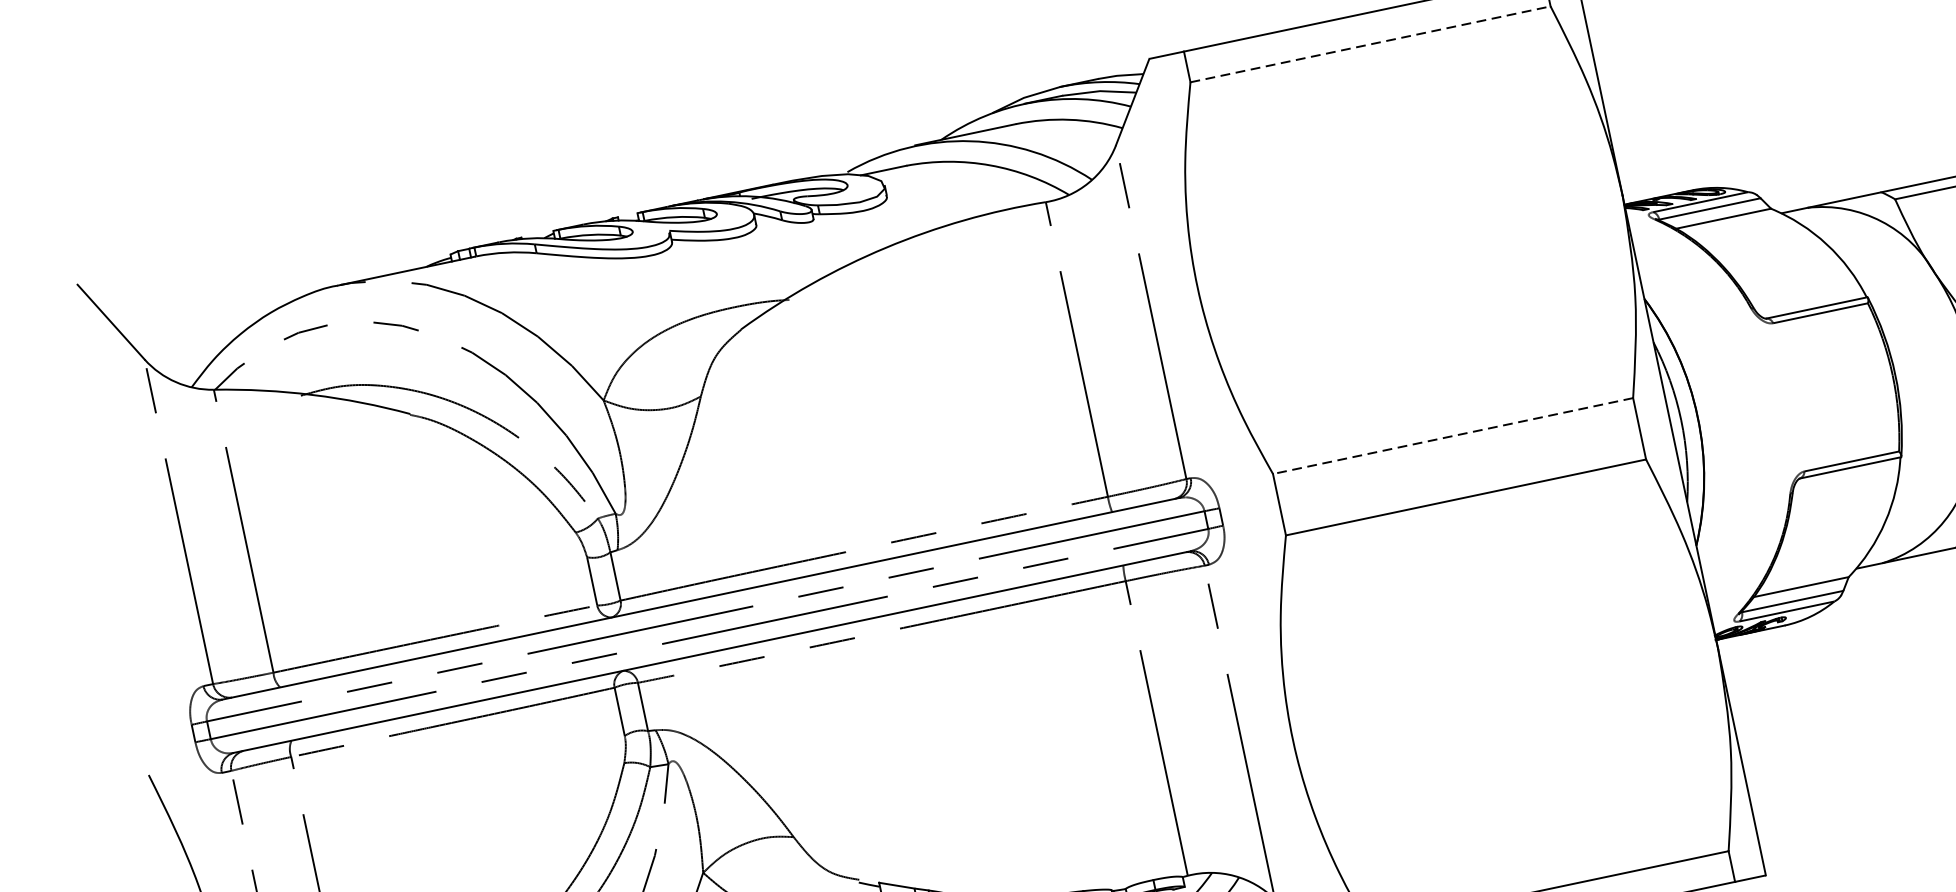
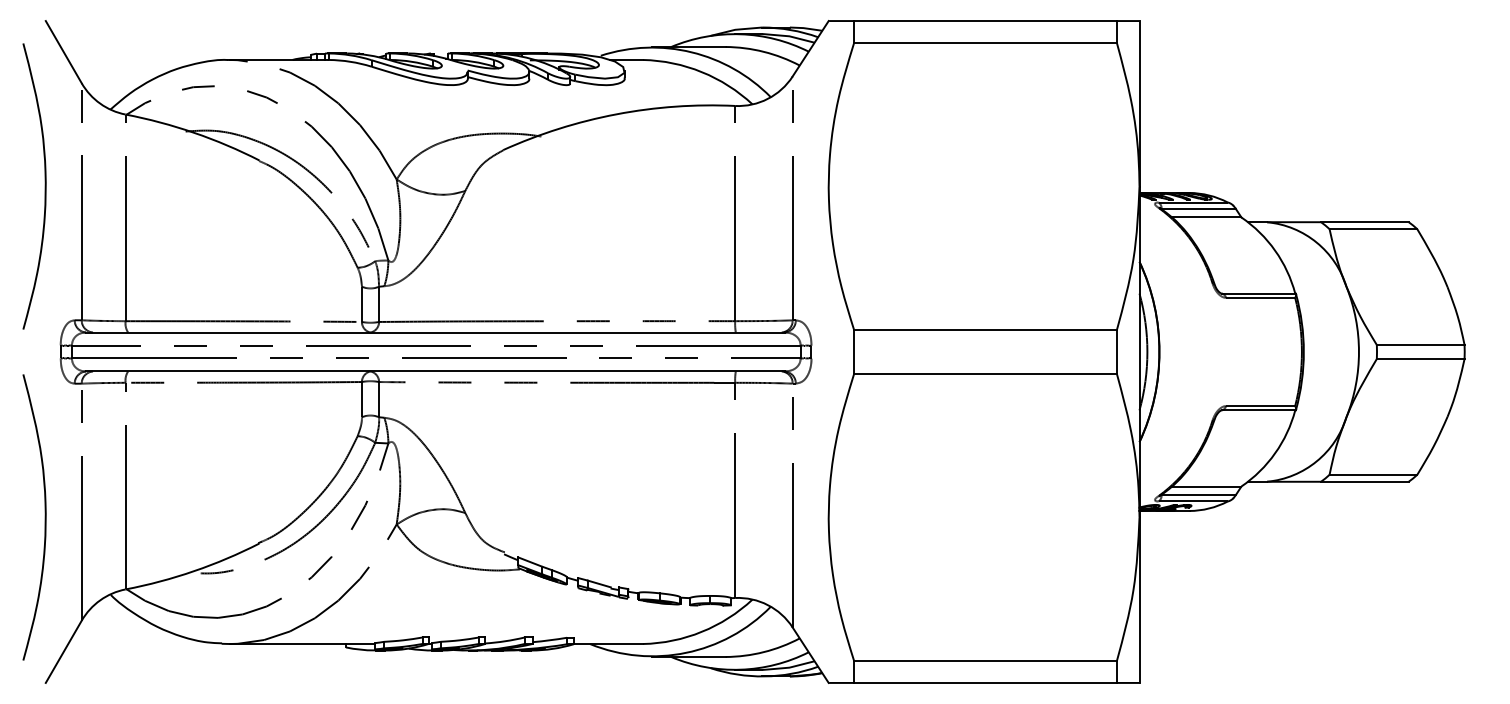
line: (1370, 44) -> (985, 43), dashed -> solid
line: (1453, 435) -> (985, 329), dashed -> solid
curve: (123, 511) -> (44, 186), added

